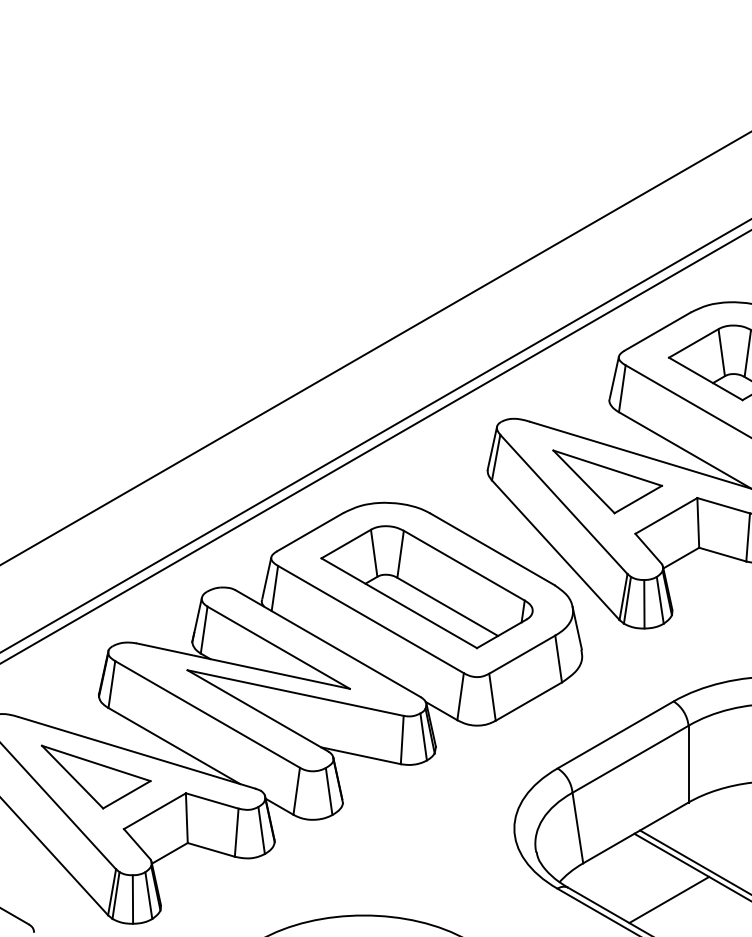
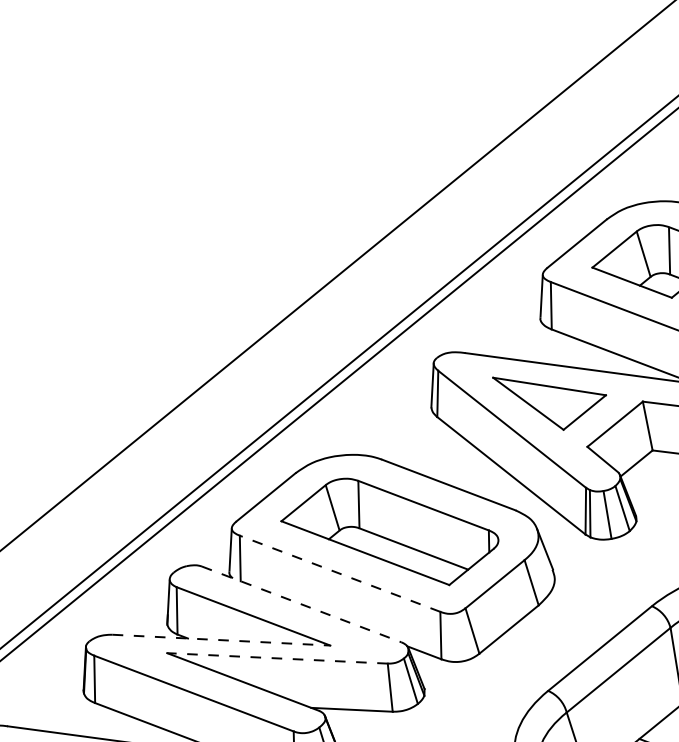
line: (370, 619) -> (339, 573), solid -> dashed
line: (328, 643) -> (301, 604), solid -> dashed
line: (243, 666) -> (221, 640), solid -> dashed
line: (295, 692) -> (277, 657), solid -> dashed

